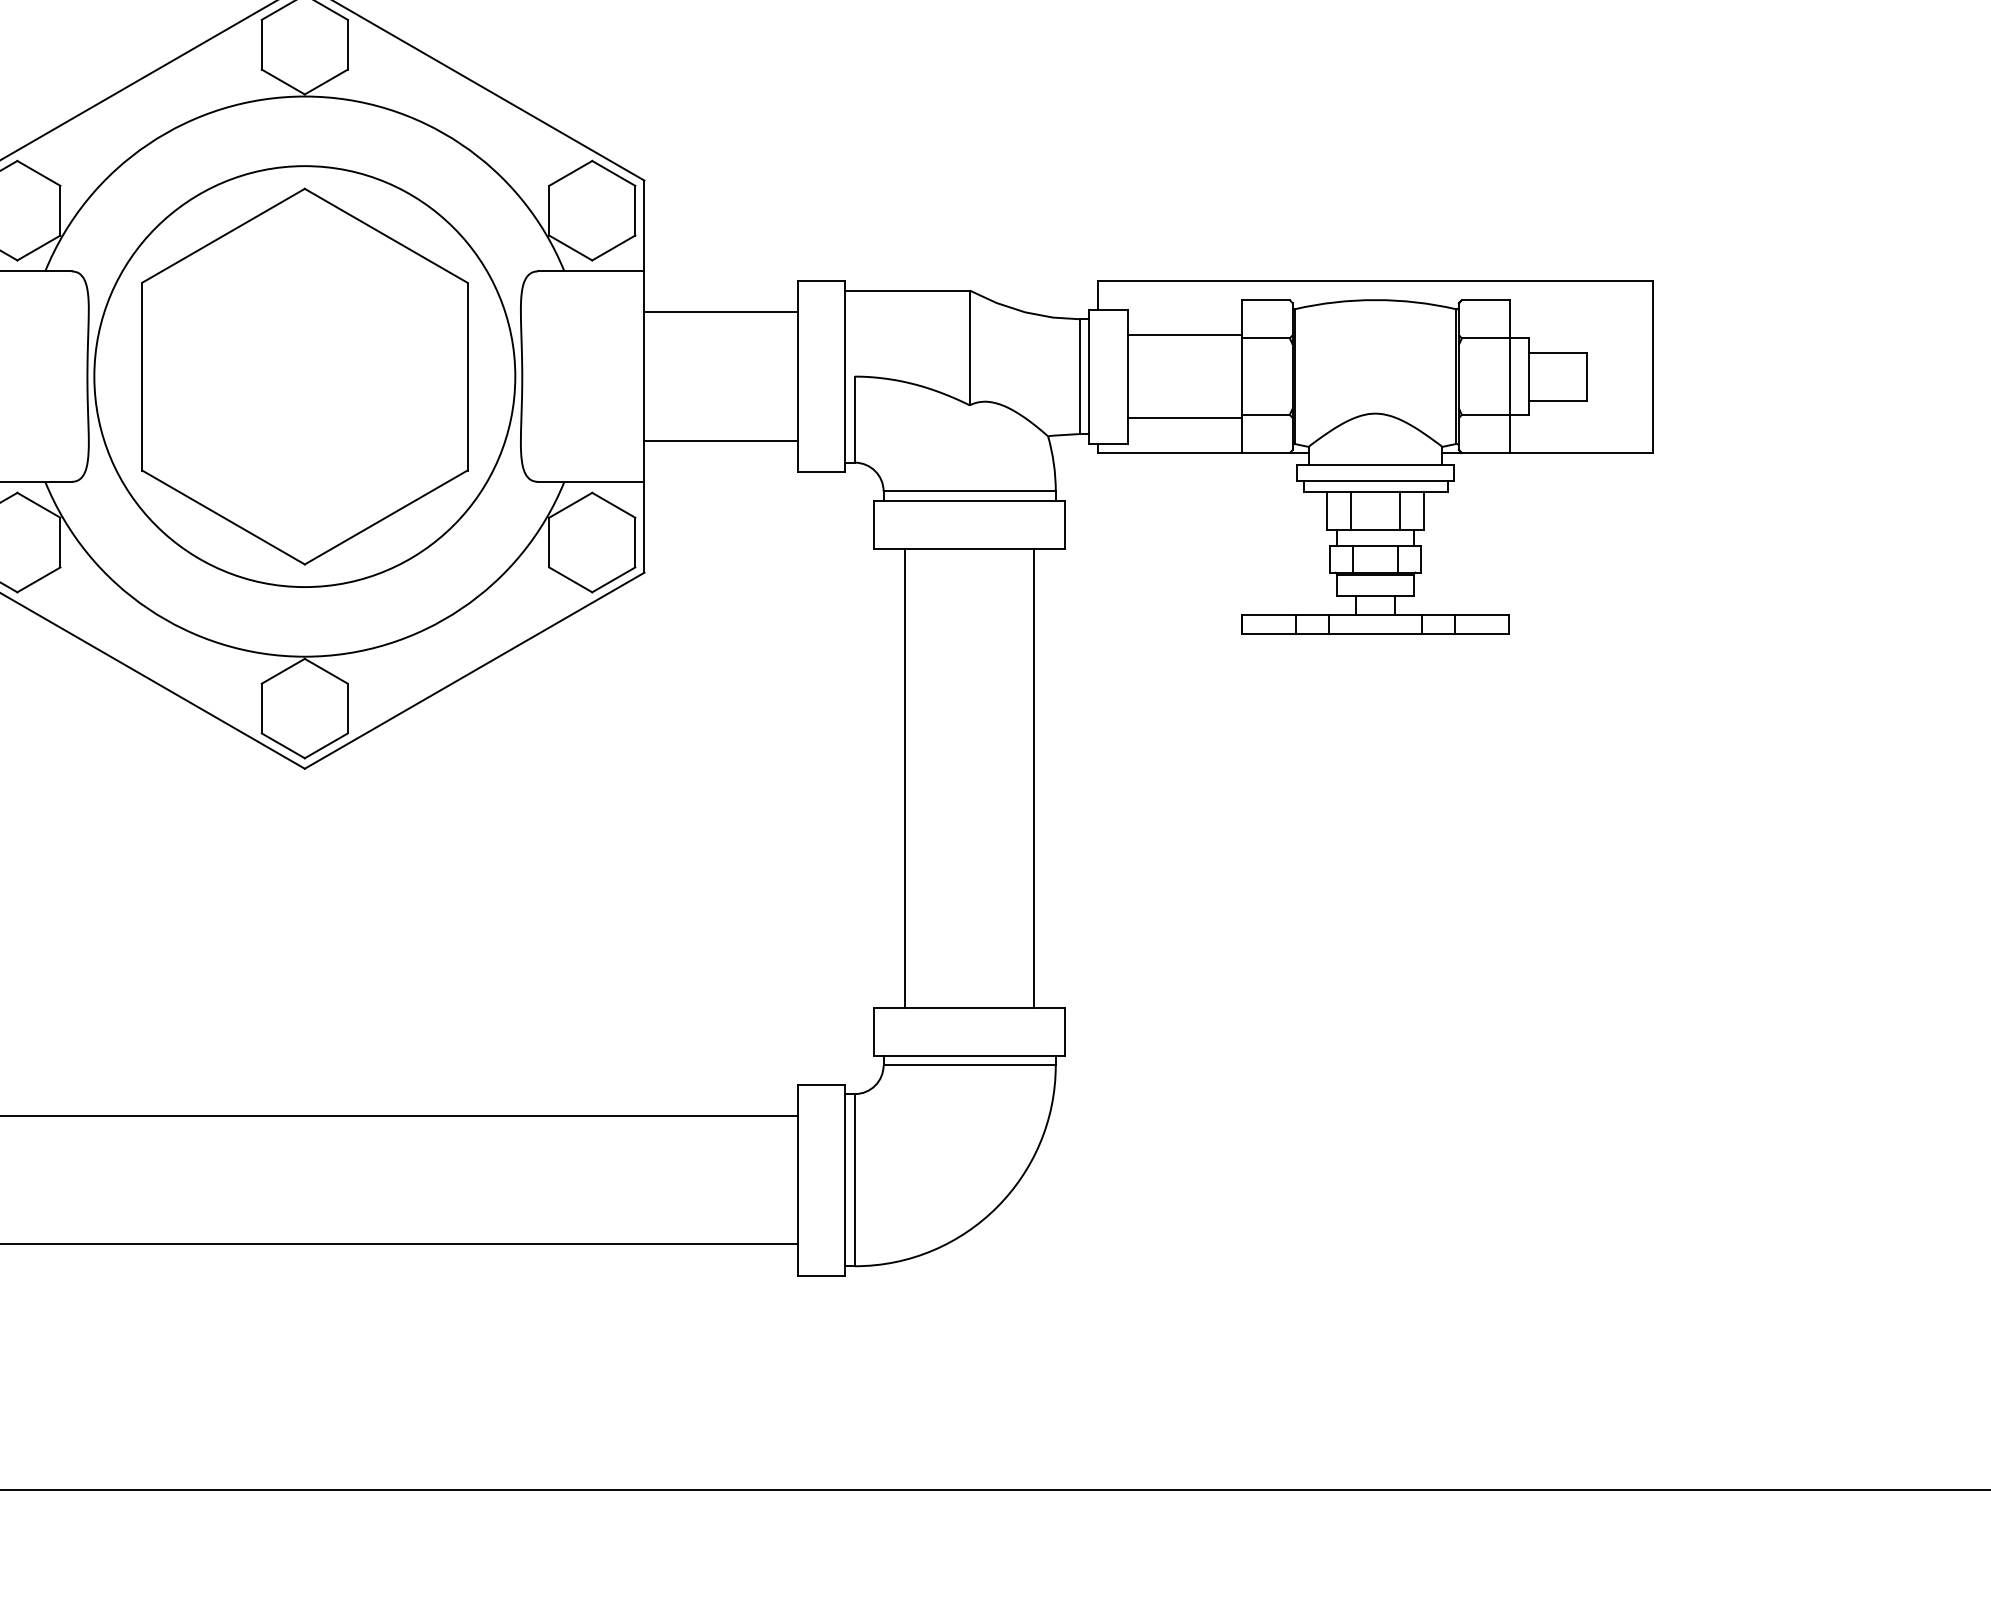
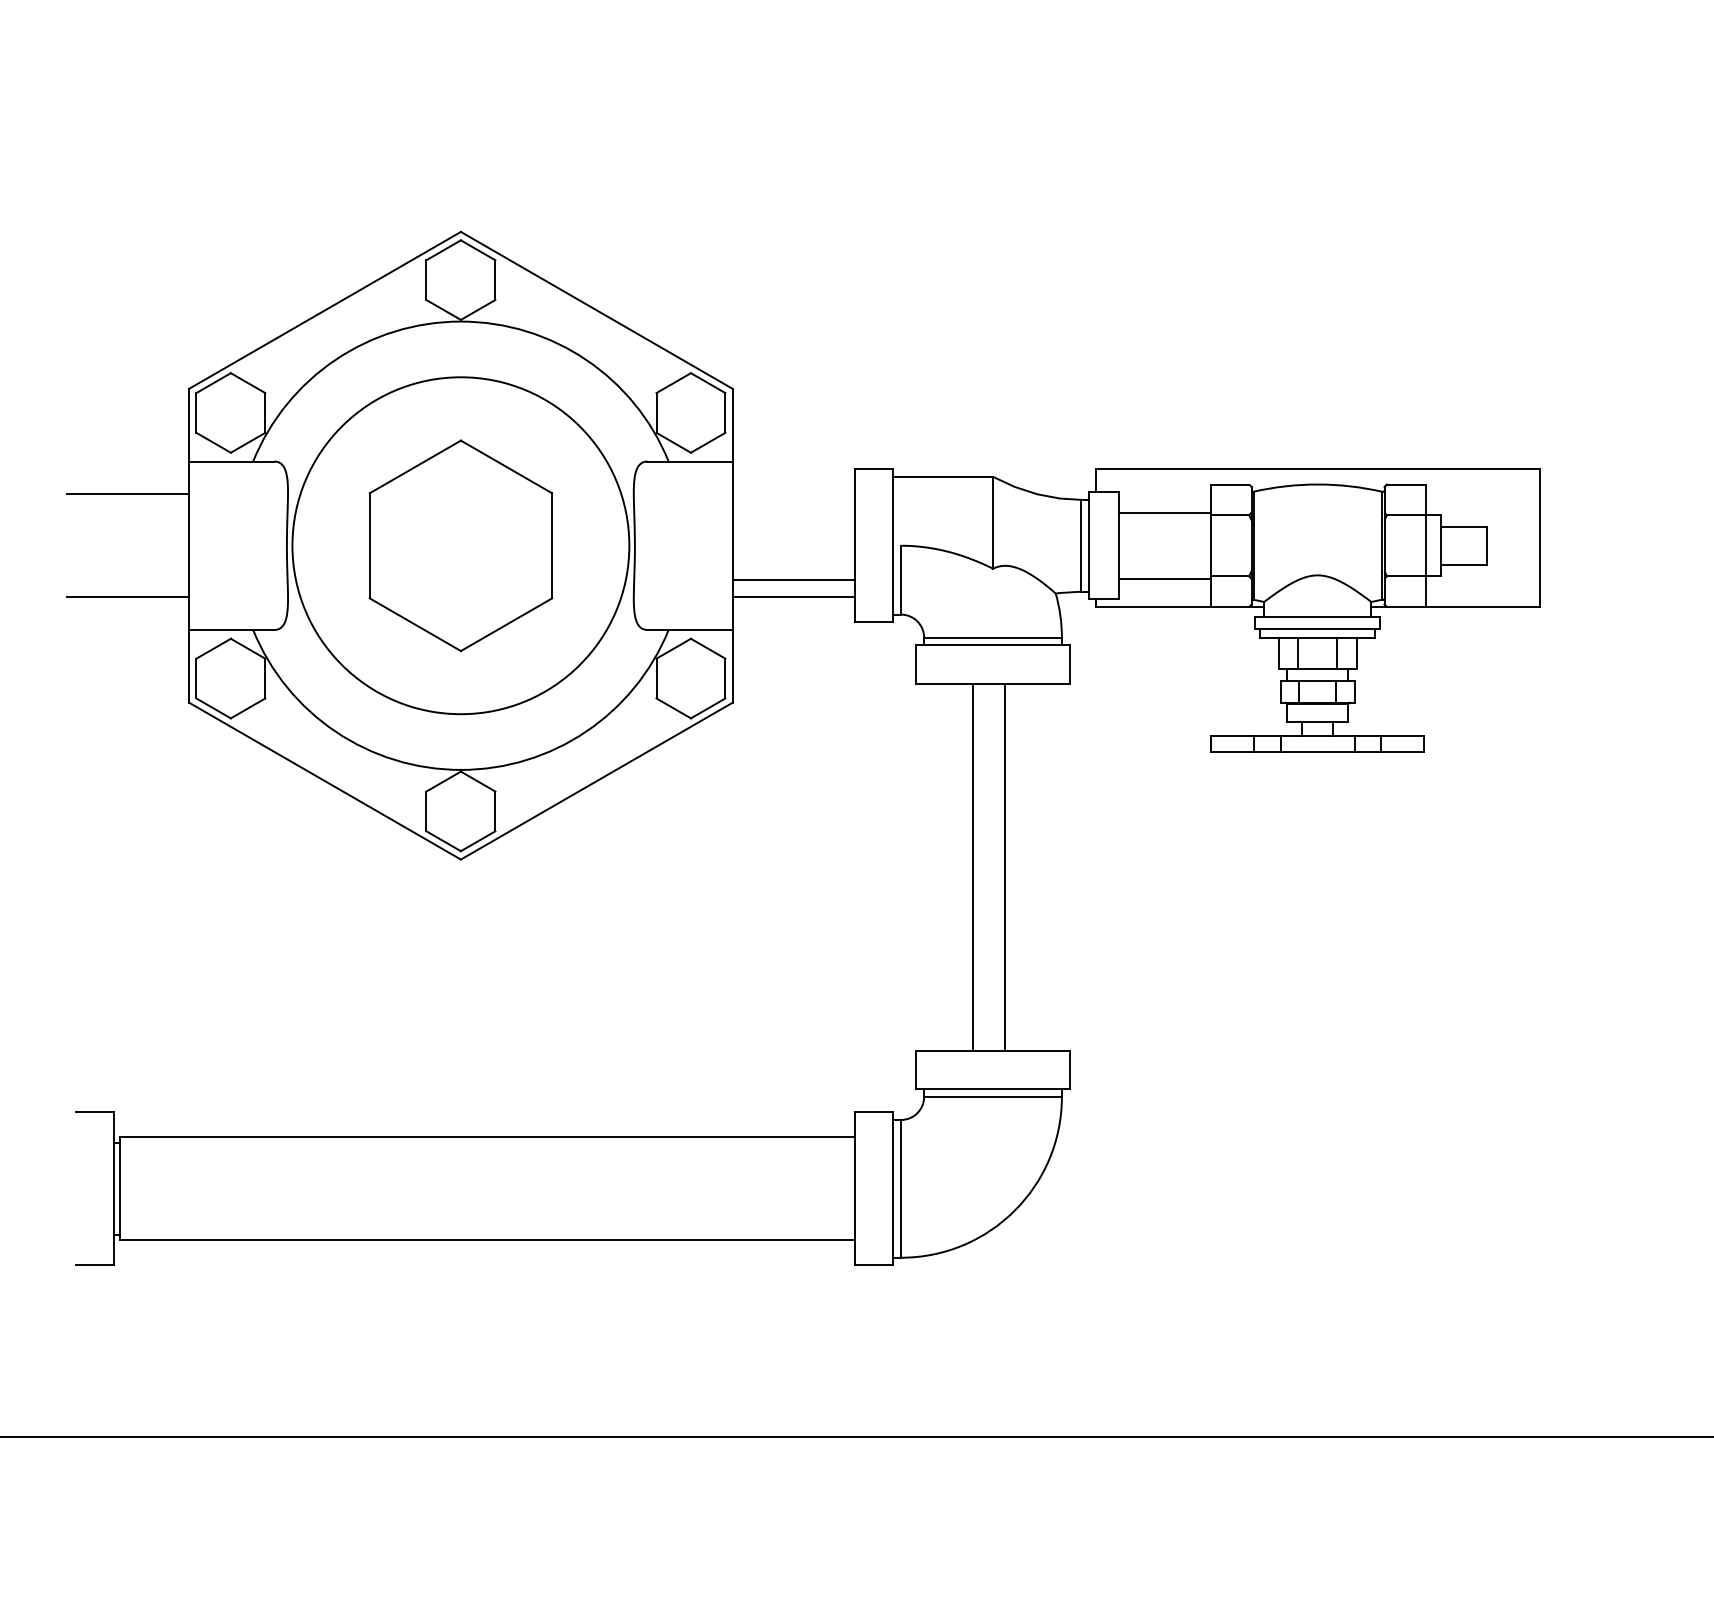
line: (720, 312) -> (793, 580), moved
part: (304, 376) -> (460, 545), size x0.7
line: (905, 778) -> (1004, 867), moved
line: (1034, 778) -> (973, 867), moved

